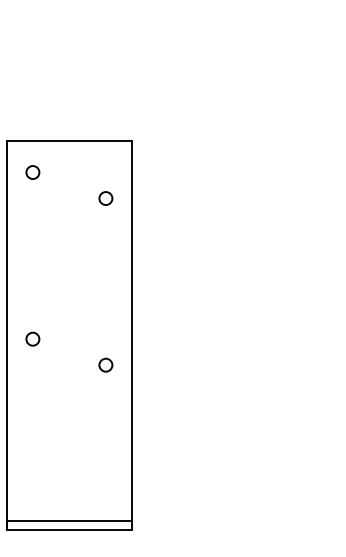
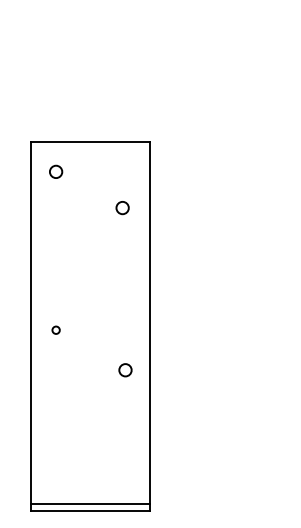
circle: (105, 198) -> (122, 207), moved
circle: (32, 338) -> (55, 329), size x0.6
circle: (105, 364) -> (125, 369), moved

